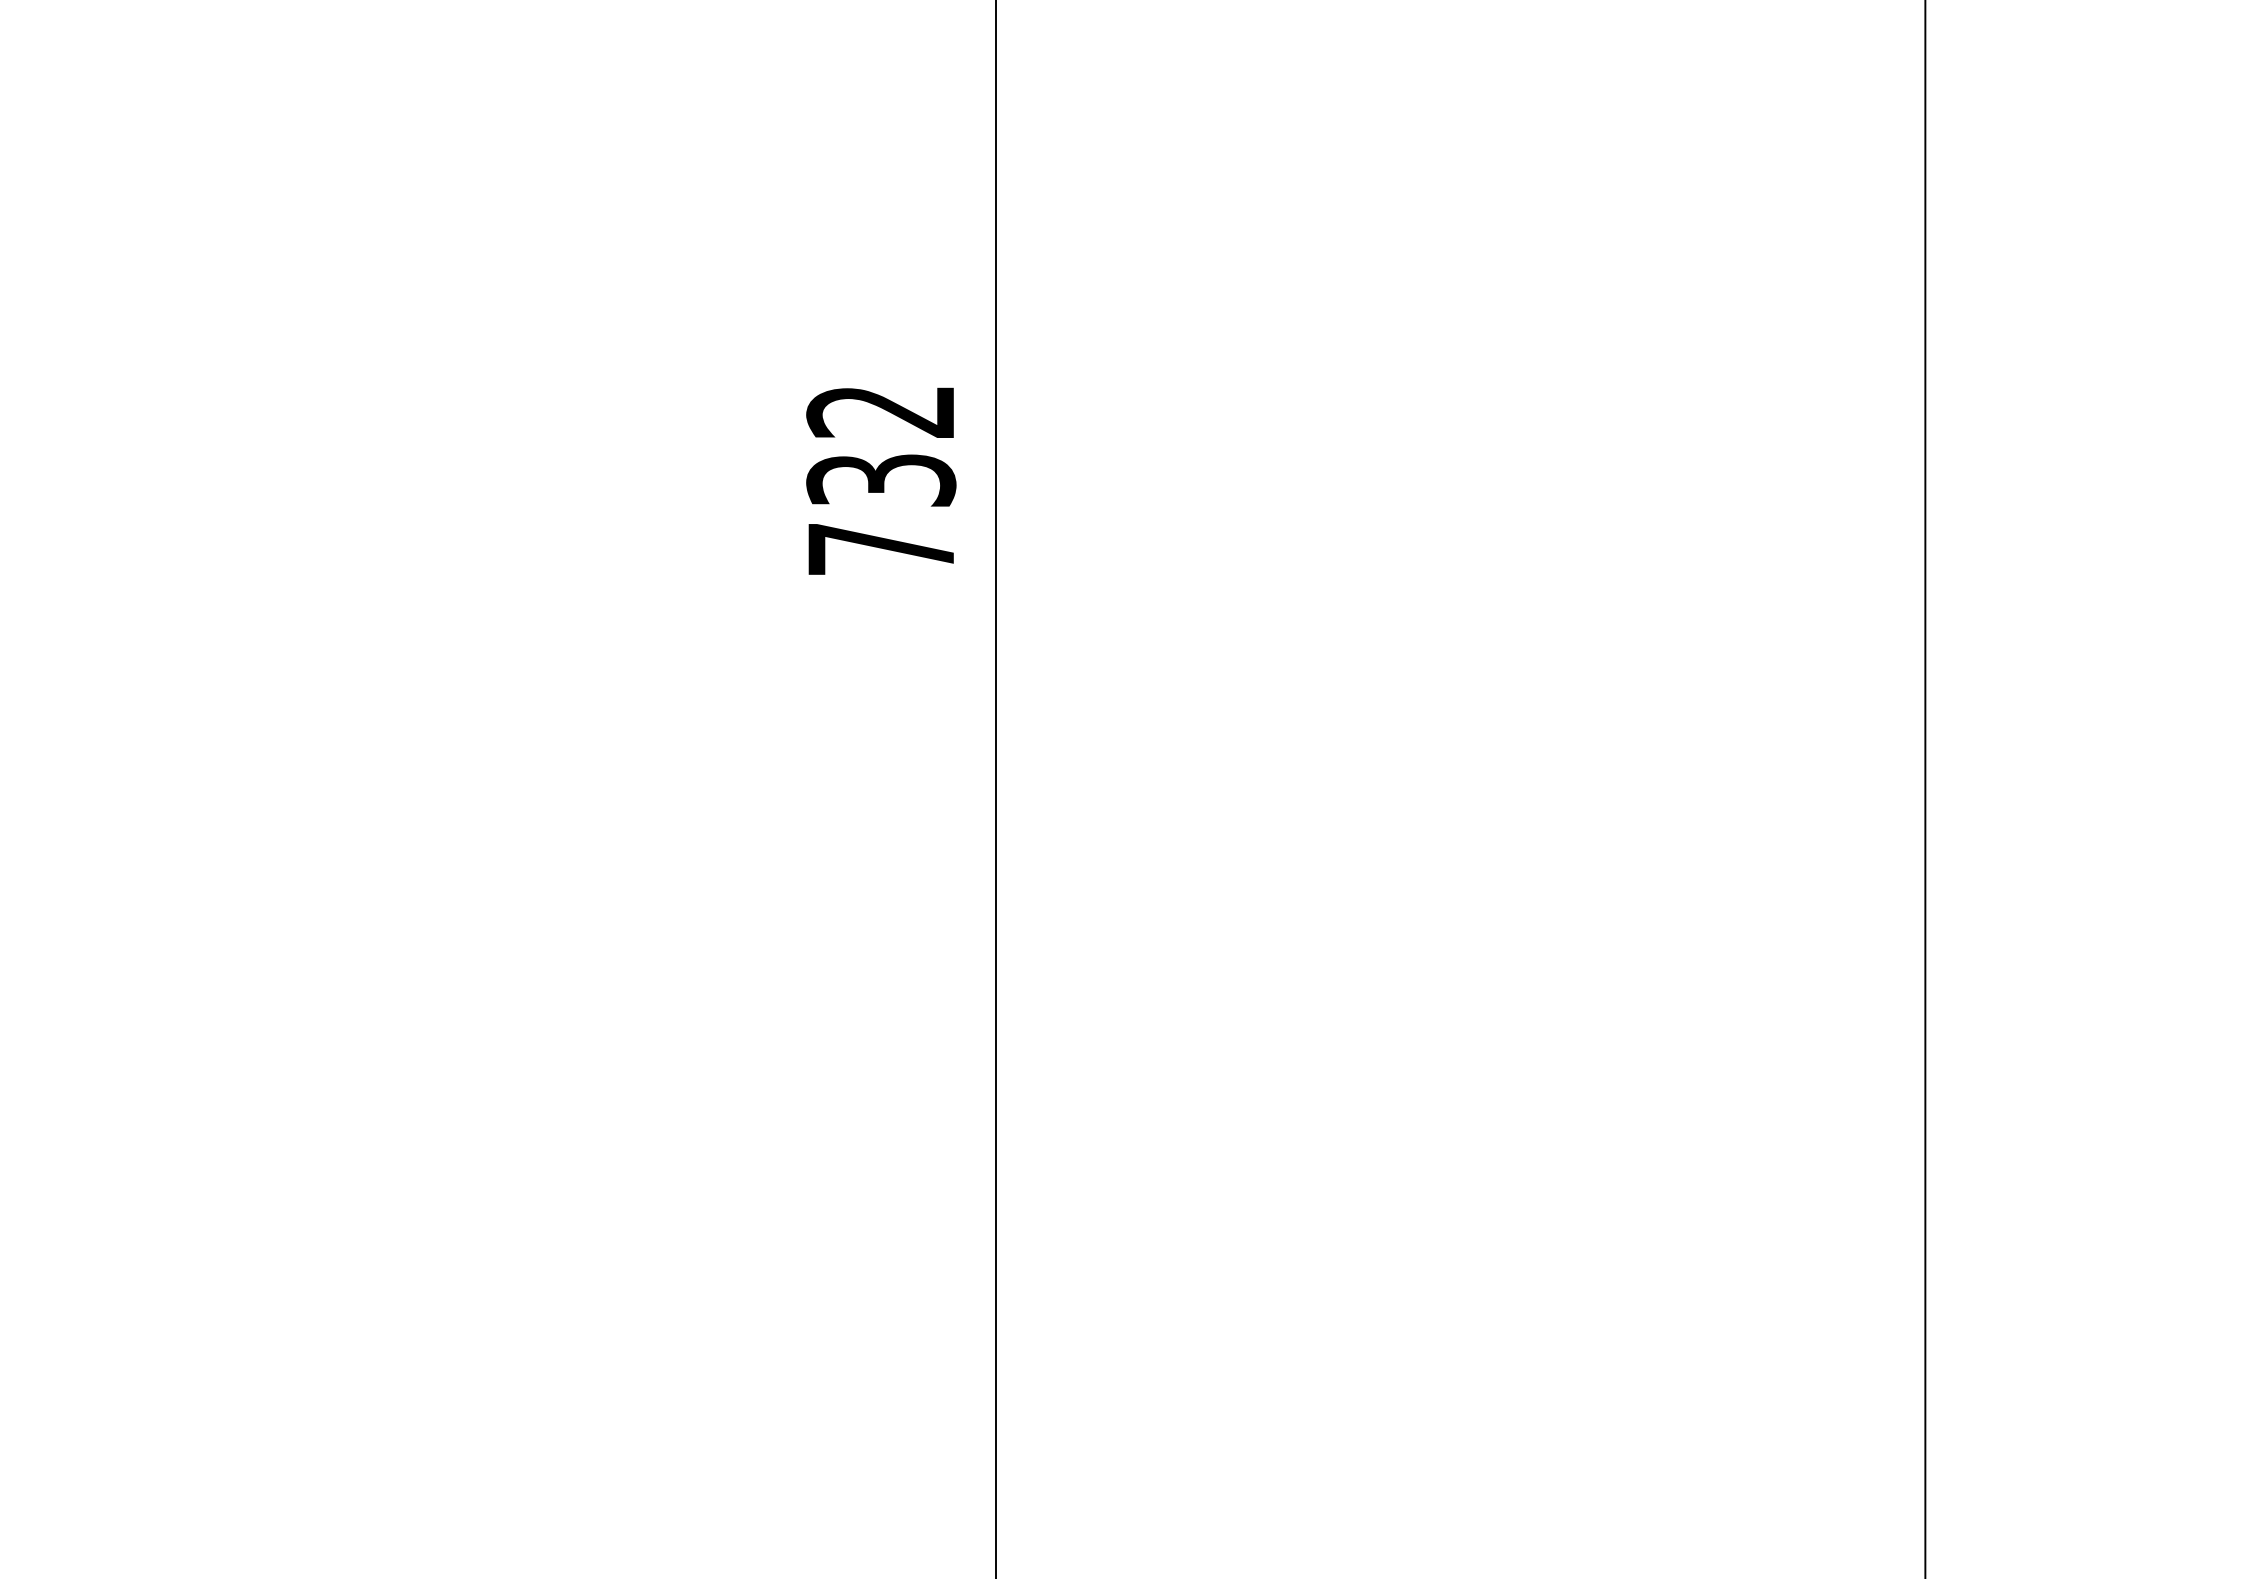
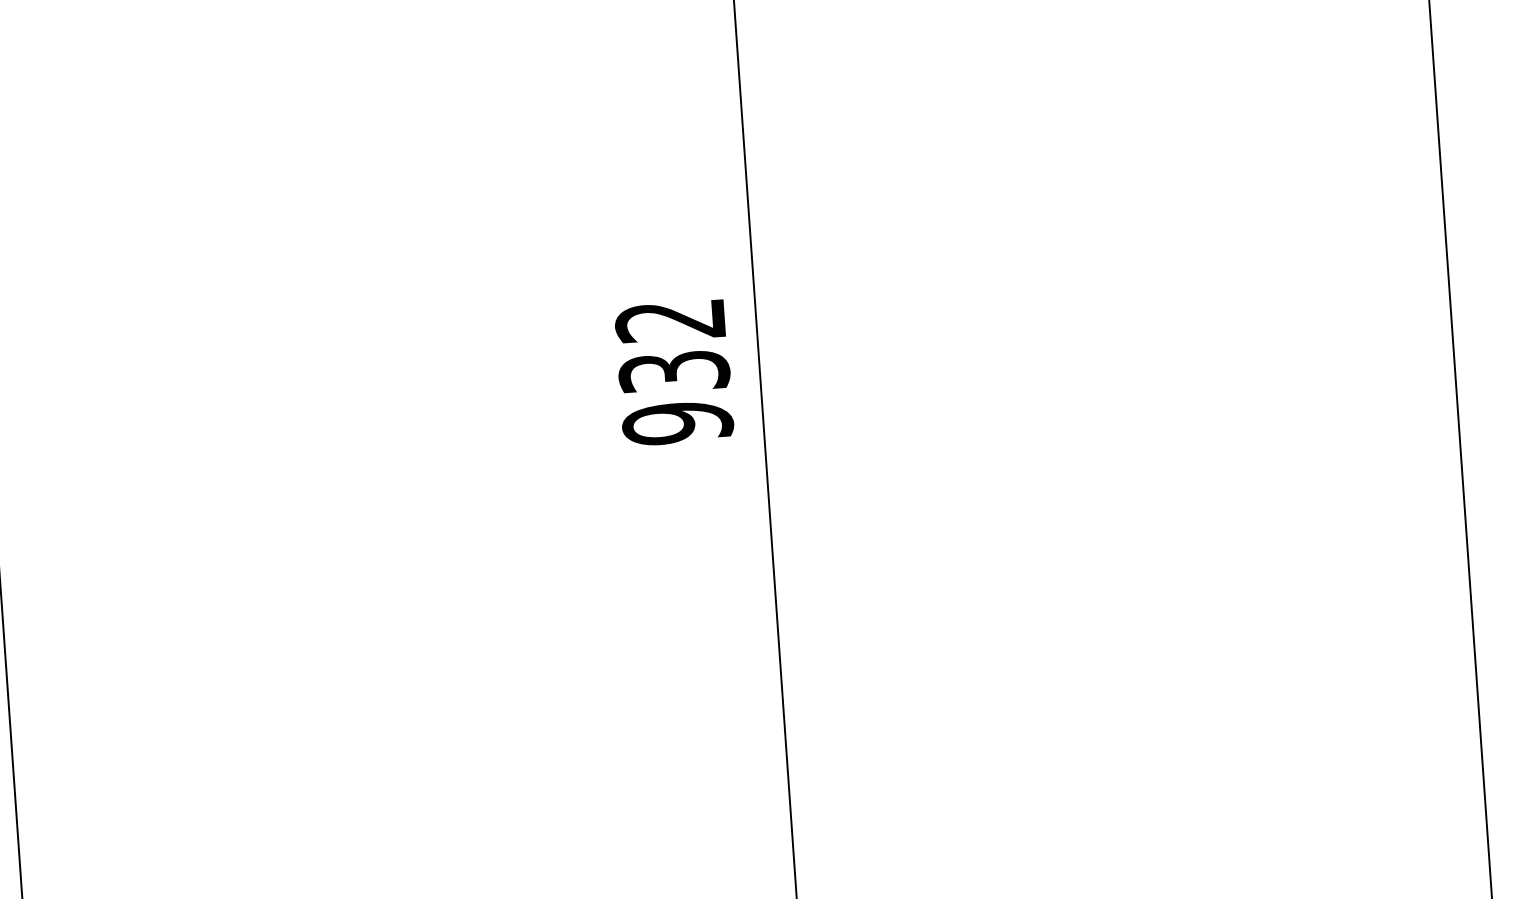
text: (881, 549) -> (678, 423), 732 -> 932

